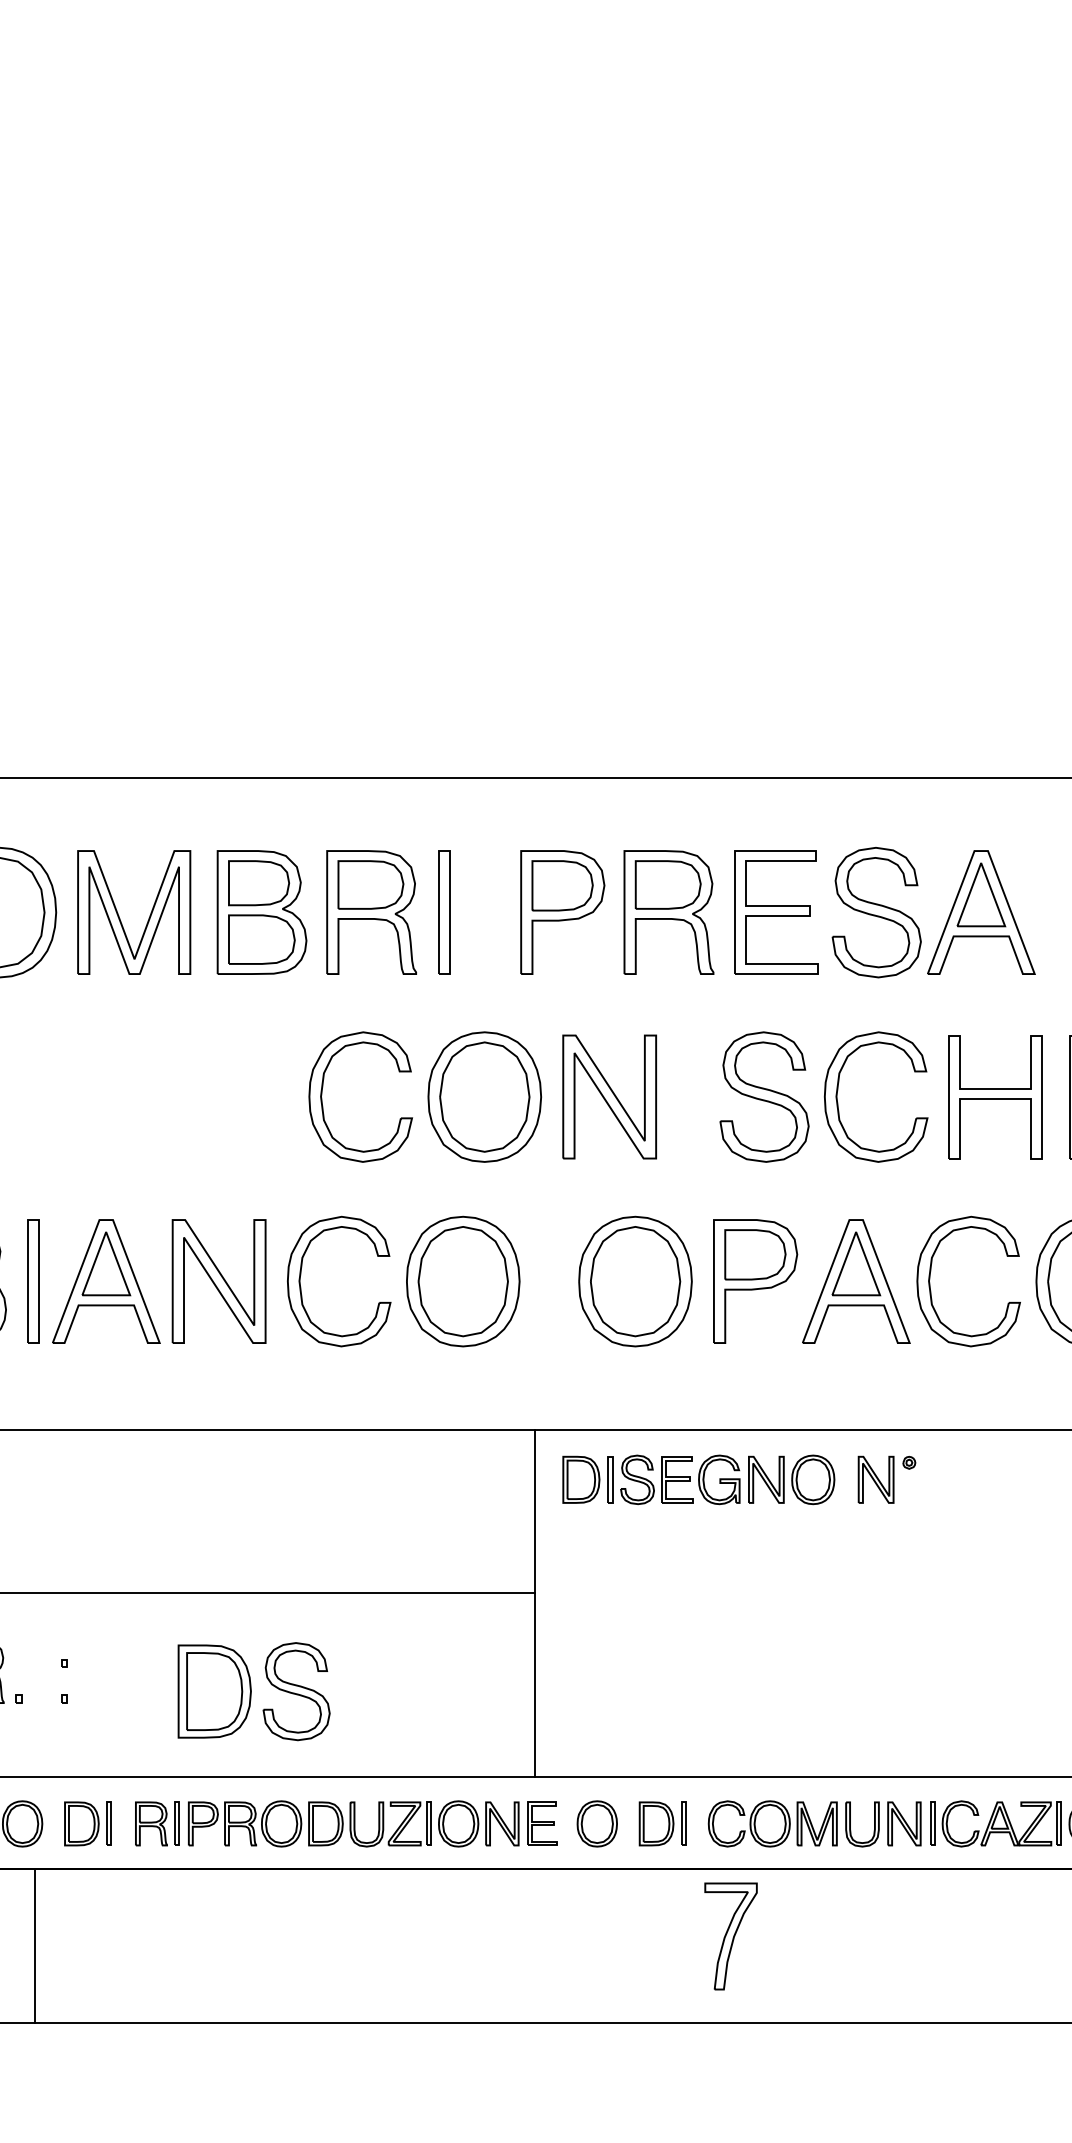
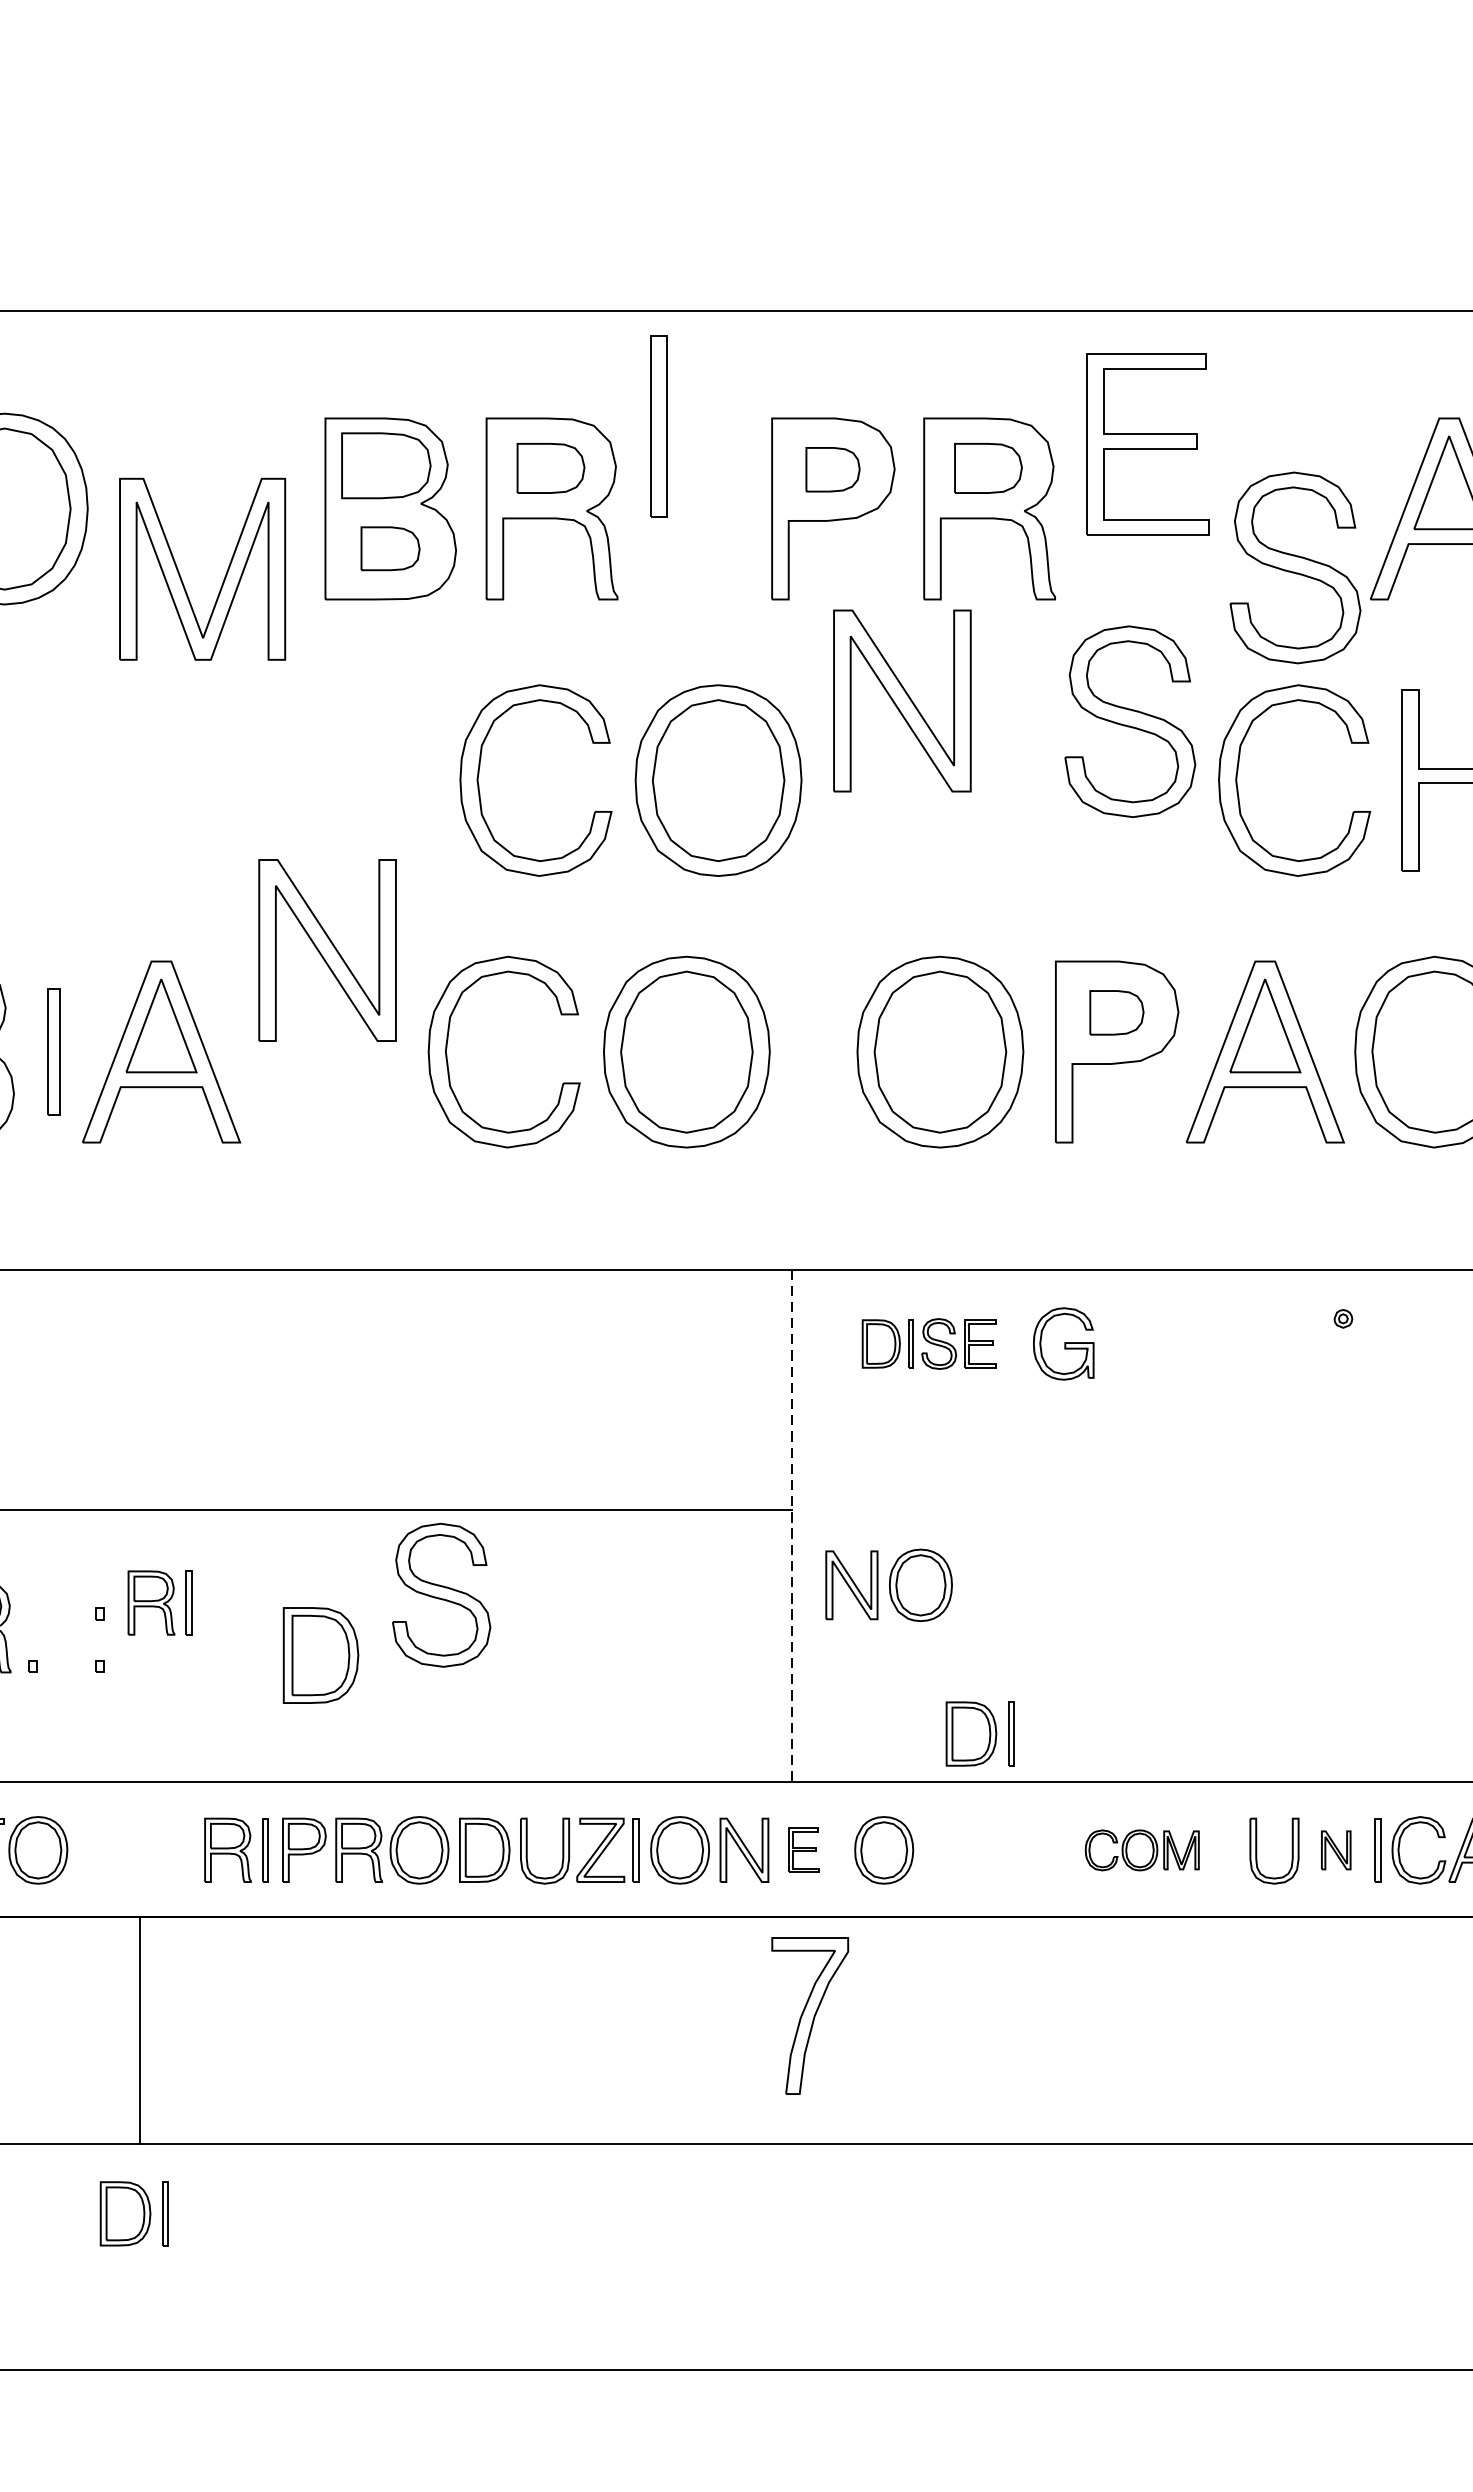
part: (370, 884) -> (550, 467), size x0.7
part: (667, 884) -> (987, 467), size x0.7
part: (562, 885) -> (832, 469), size x0.6
part: (444, 912) -> (659, 426), moved
part: (776, 912) -> (1147, 444), moved
part: (876, 912) -> (1295, 567), moved
part: (120, 918) -> (182, 578), moved
part: (261, 939) -> (389, 548), size x0.6
part: (609, 1096) -> (902, 700), moved
part: (764, 1096) -> (1130, 720), moved
part: (755, 1254) -> (1117, 1012), size x0.6
part: (33, 1281) -> (54, 1052), size x0.7
part: (218, 1281) -> (326, 950), moved
part: (627, 1479) -> (928, 1343), size x0.7
part: (791, 1479) -> (888, 1584), moved
part: (875, 1479) -> (1293, 1343), removed
line: (534, 1603) -> (791, 1525), solid -> dashed
part: (105, 1655) -> (160, 1602), added
part: (214, 1691) -> (320, 1655), size x0.7
part: (296, 1691) -> (441, 1595), moved
part: (87, 1823) -> (133, 2213), moved
part: (542, 1823) -> (803, 1849), size x0.7
part: (662, 1823) -> (980, 1733), moved
part: (772, 1823) -> (1142, 1849), size x0.6
part: (904, 1823) -> (1336, 1849), size x0.6
part: (730, 1936) -> (809, 2016), moved
line: (34, 1946) -> (139, 2030), moved

